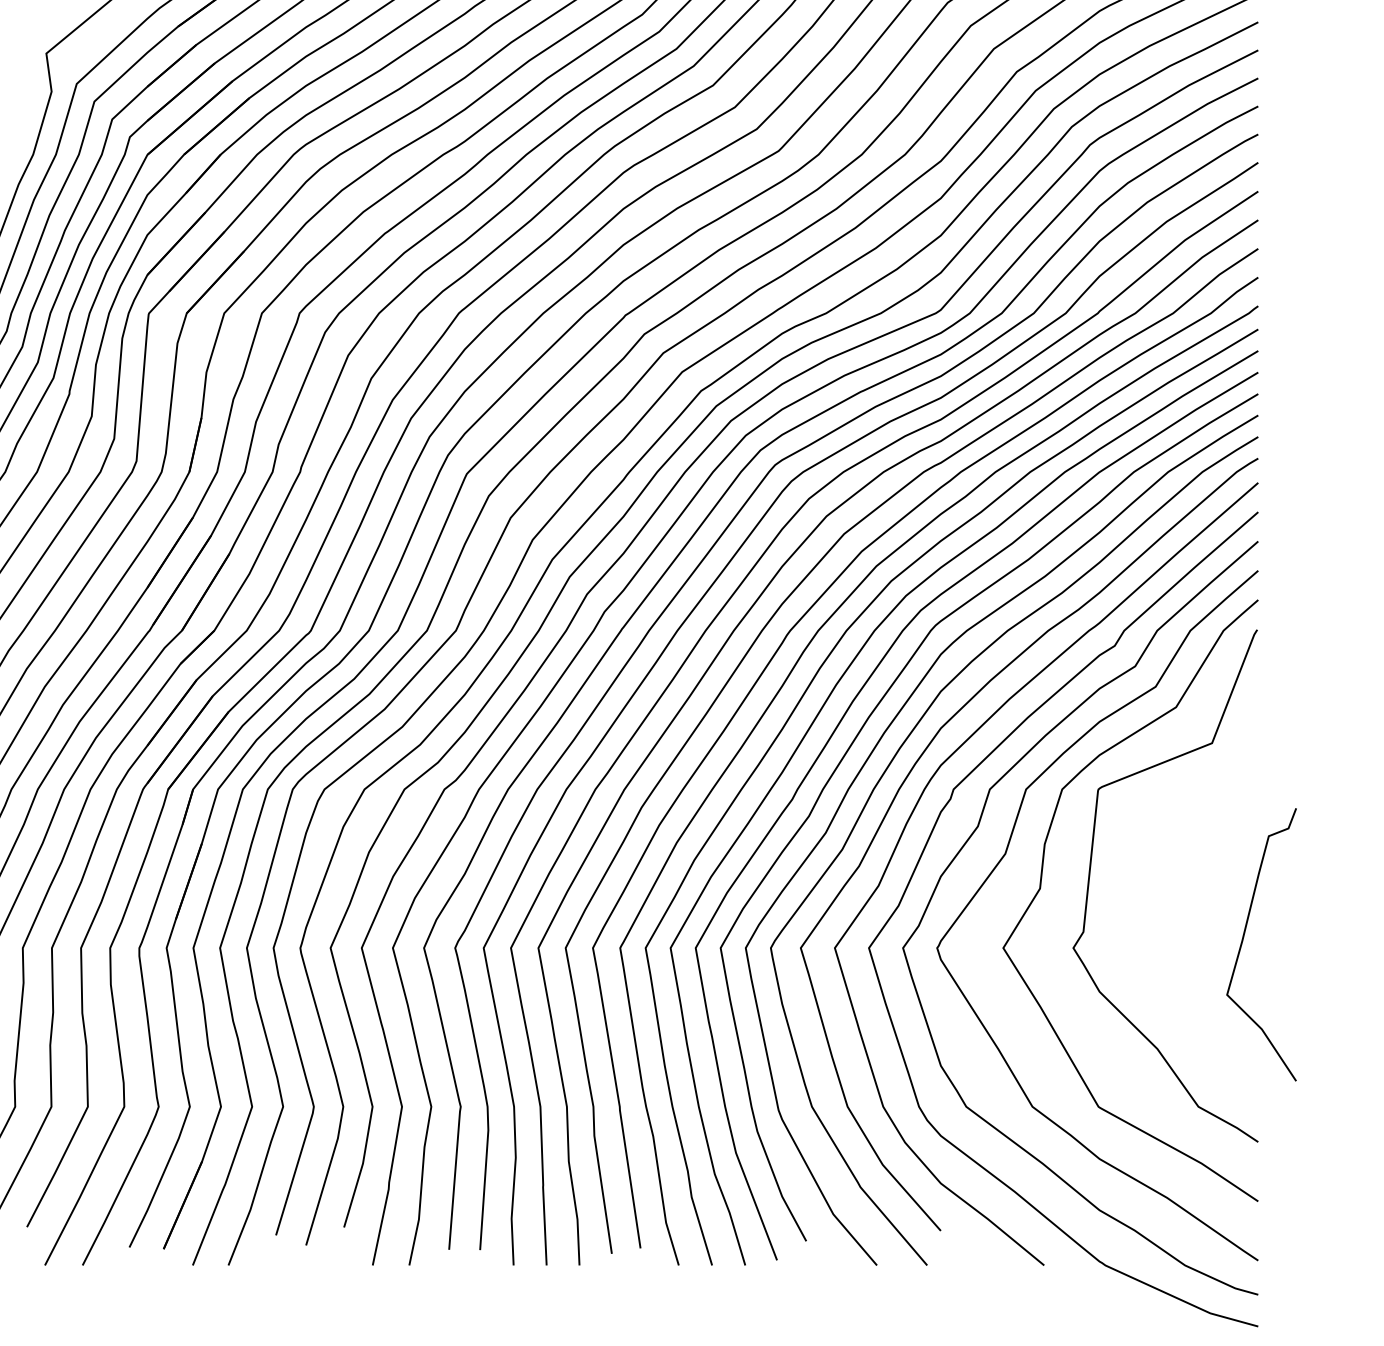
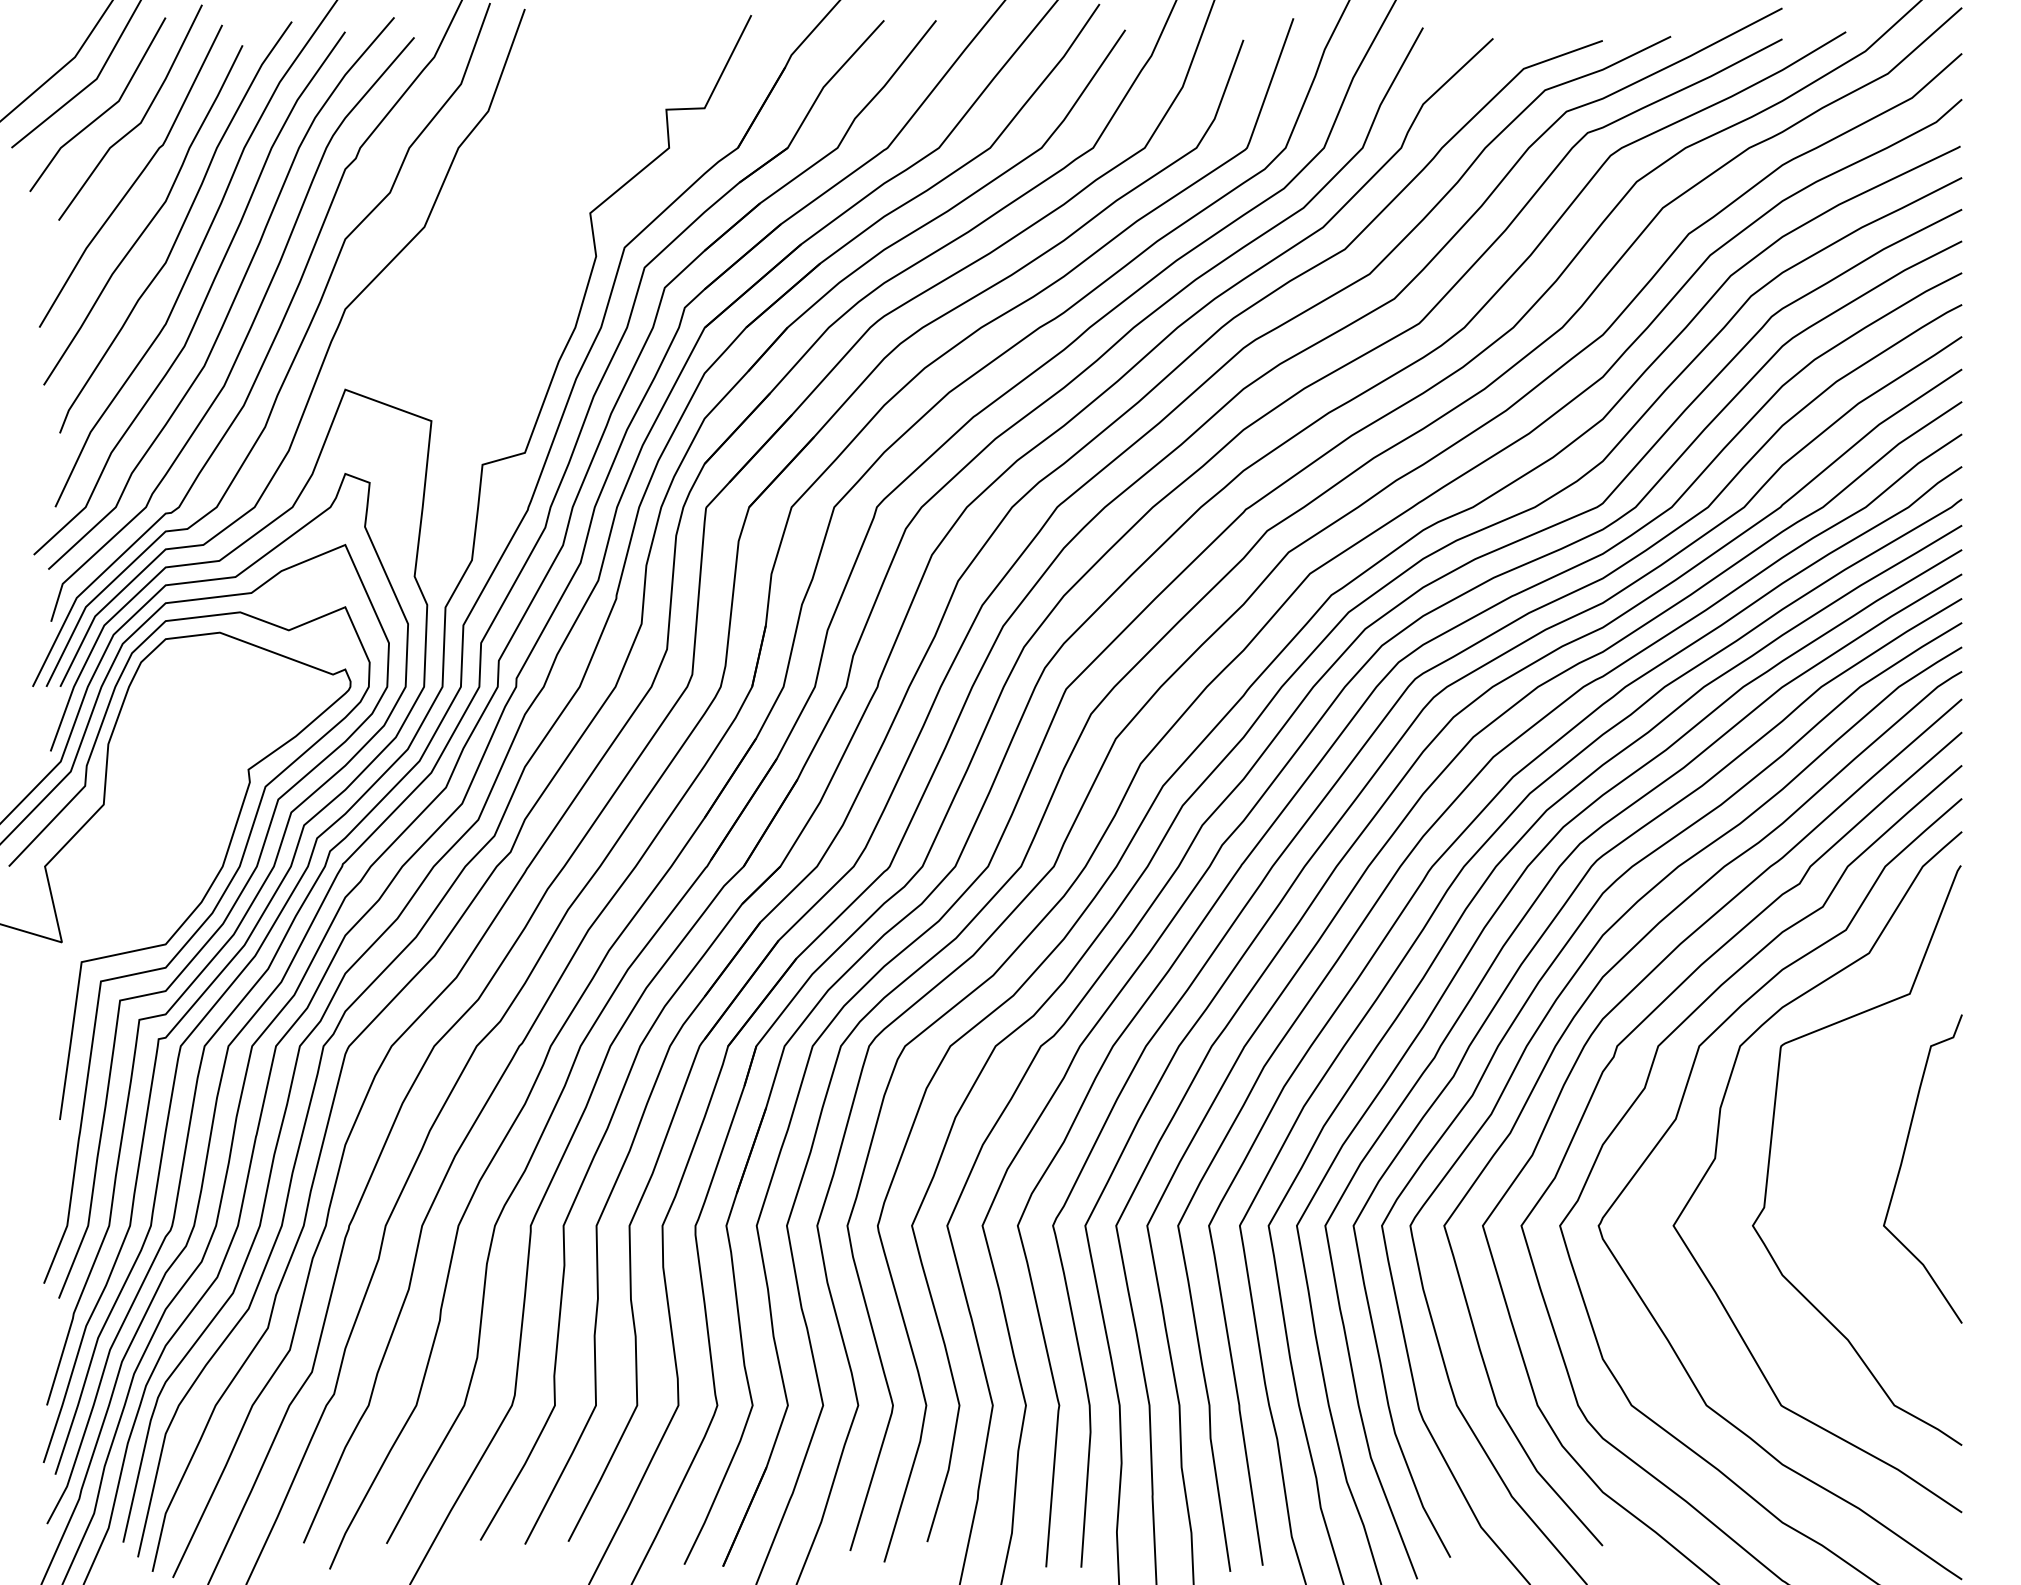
curve: (1243, 940) -> (1902, 1164), moved

